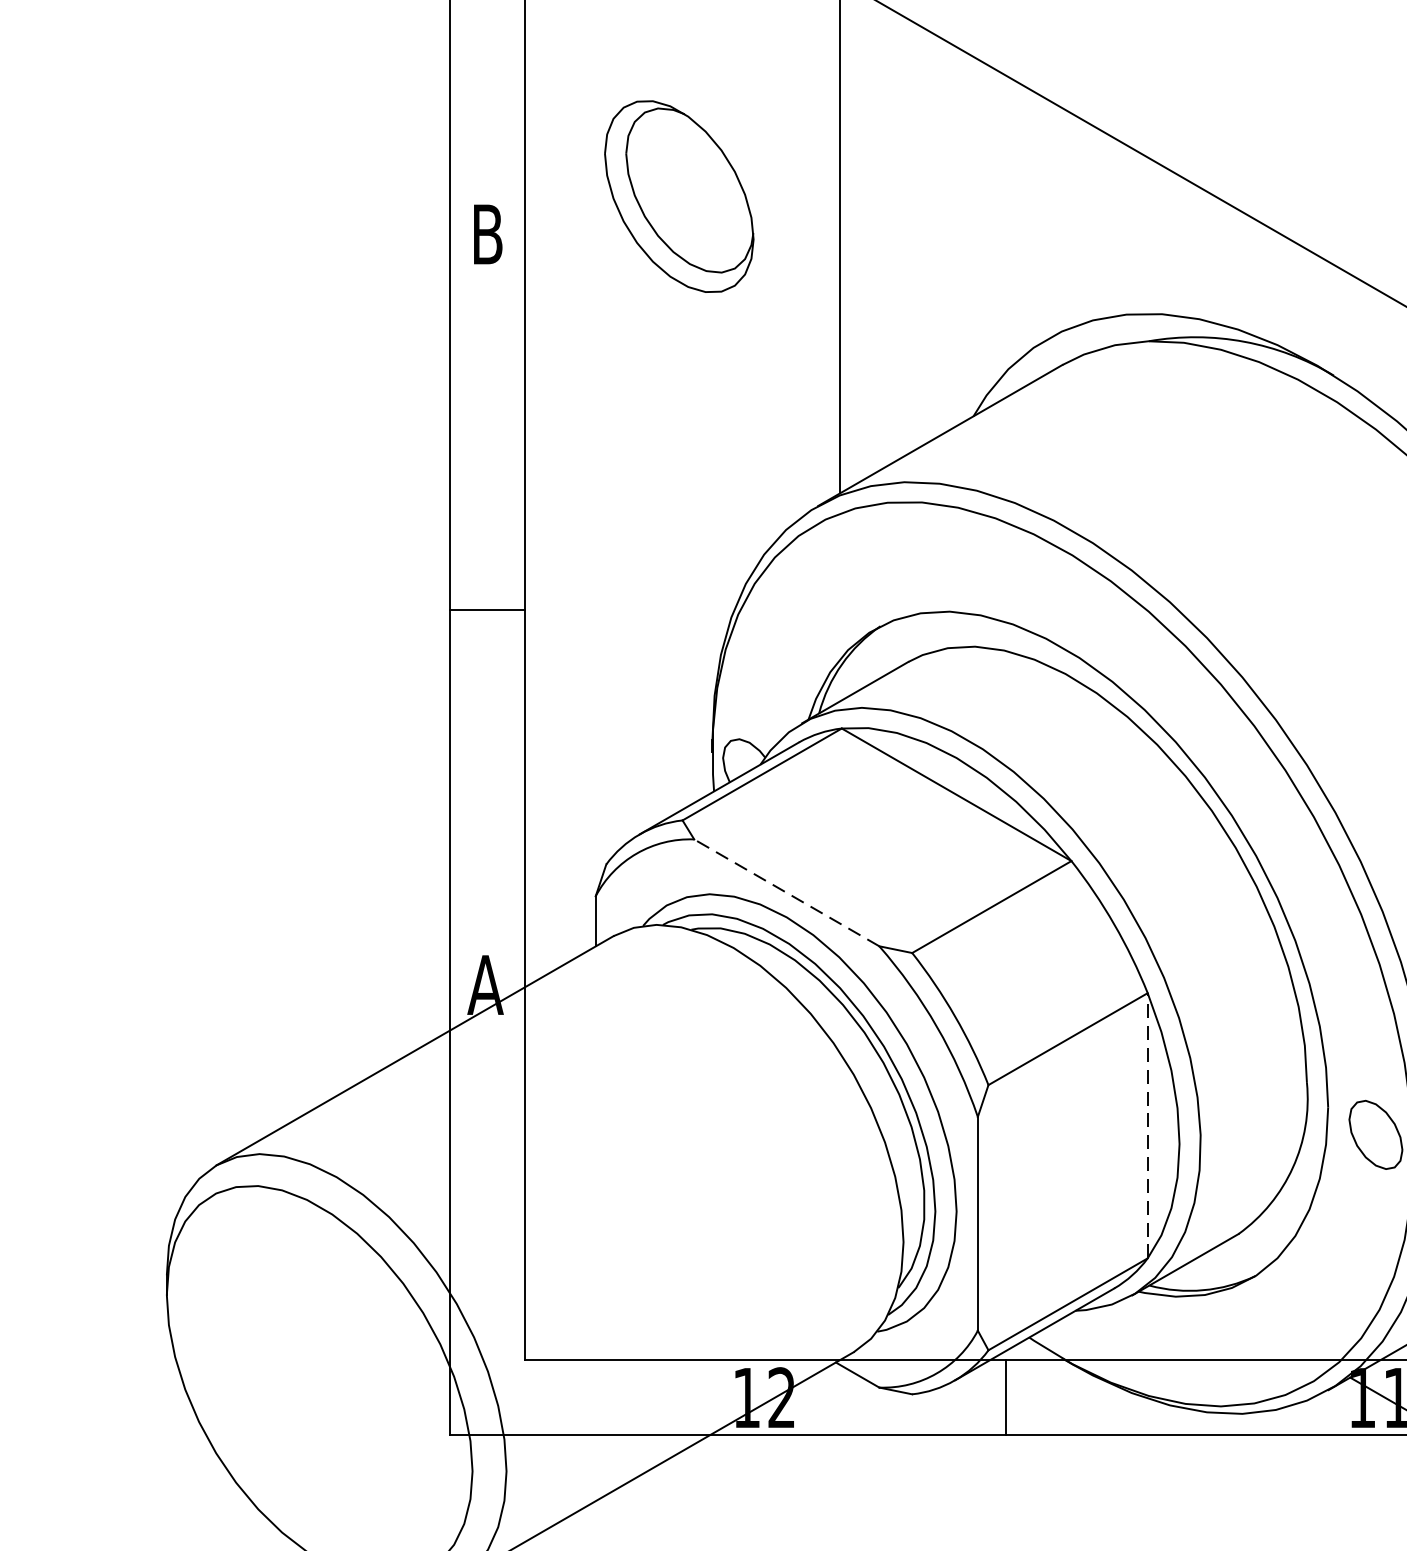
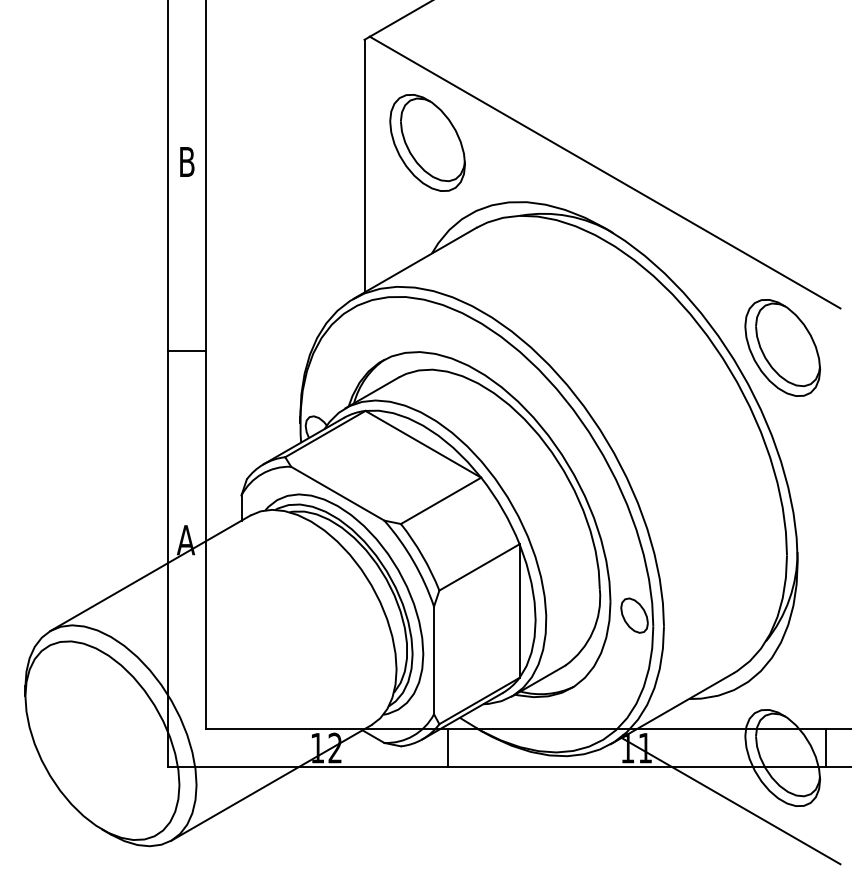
part: (679, 195) -> (427, 142), moved
line: (786, 892) -> (337, 493), dashed -> solid
line: (1147, 1126) -> (519, 611), dashed -> solid

